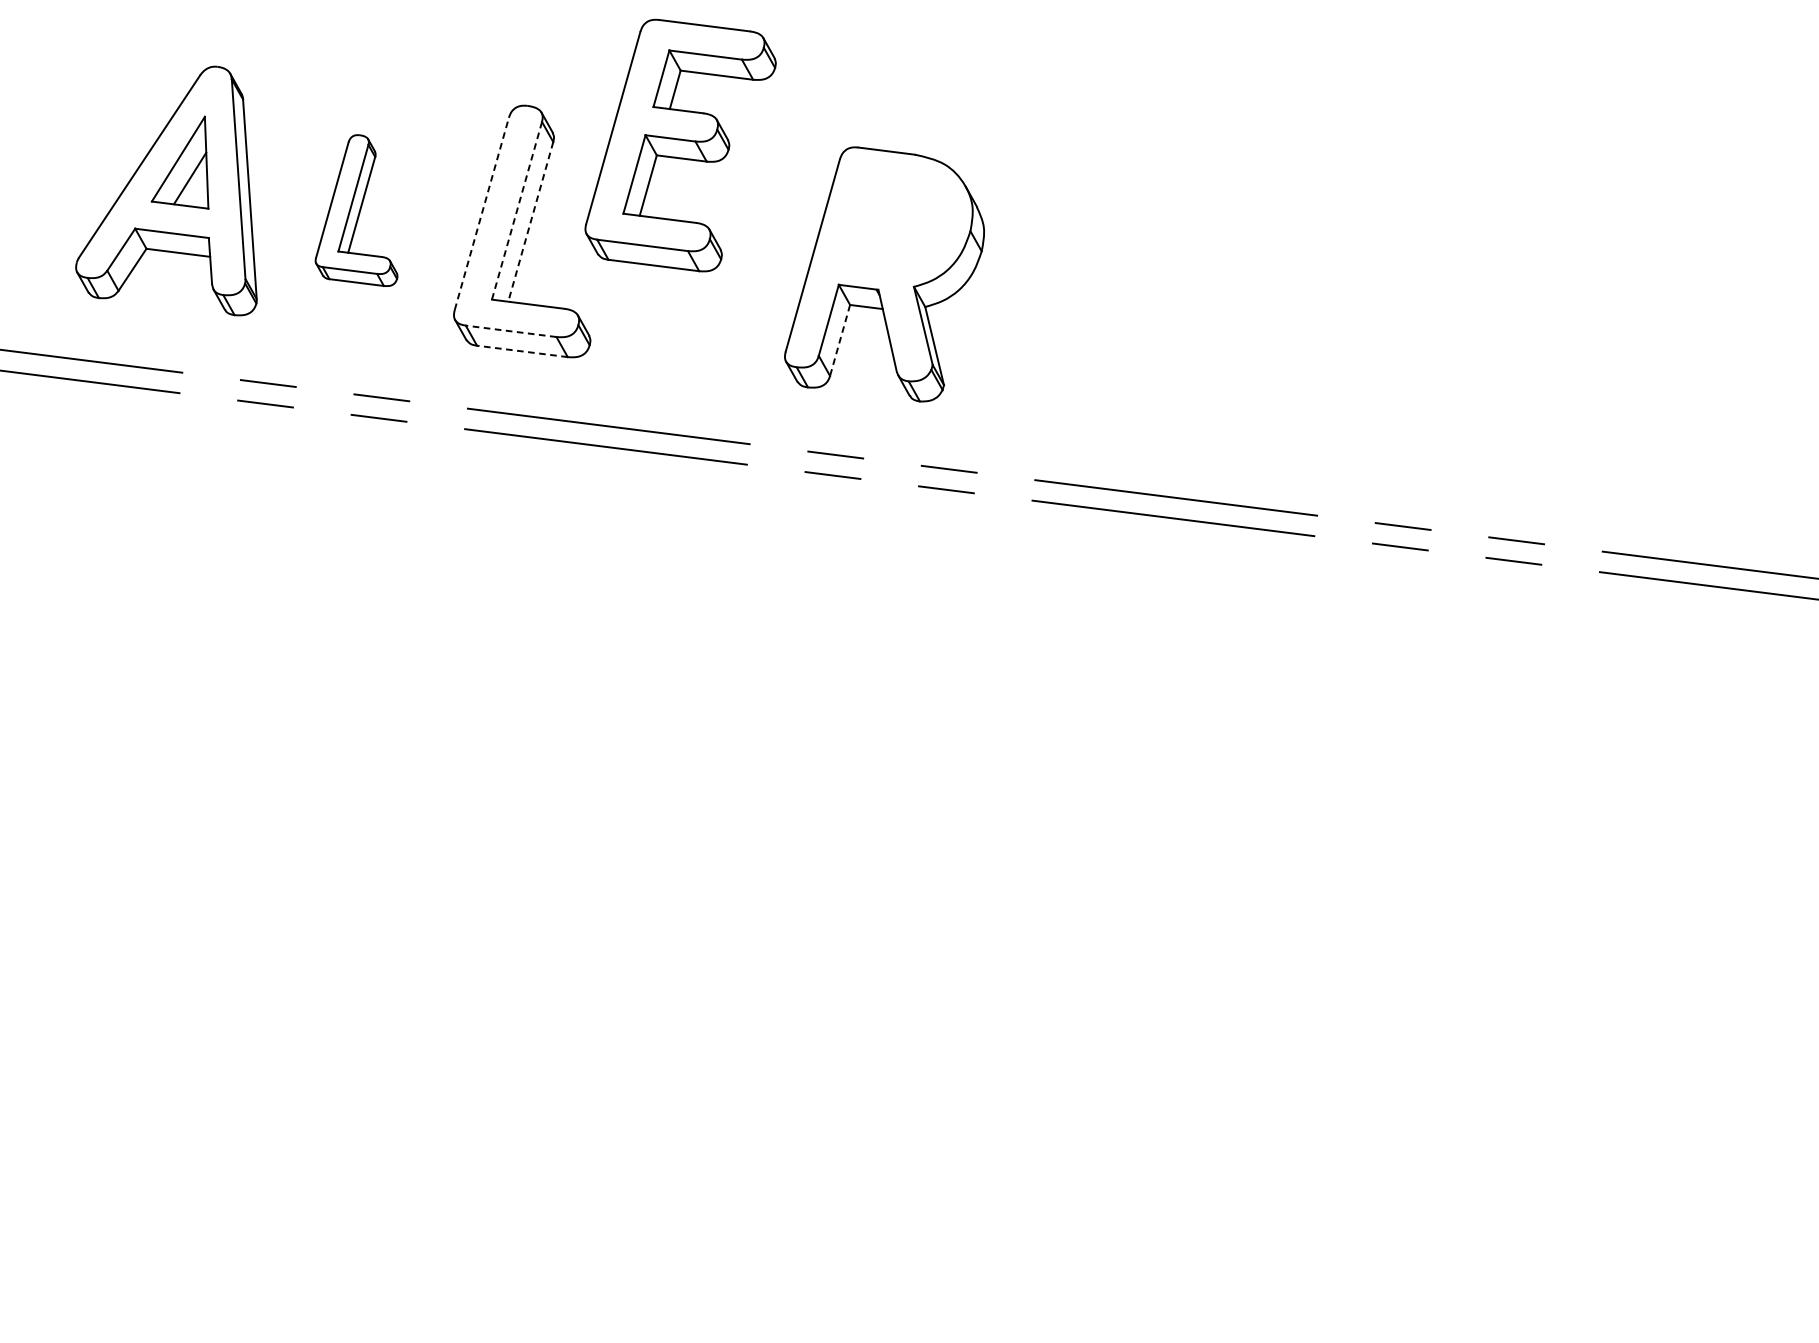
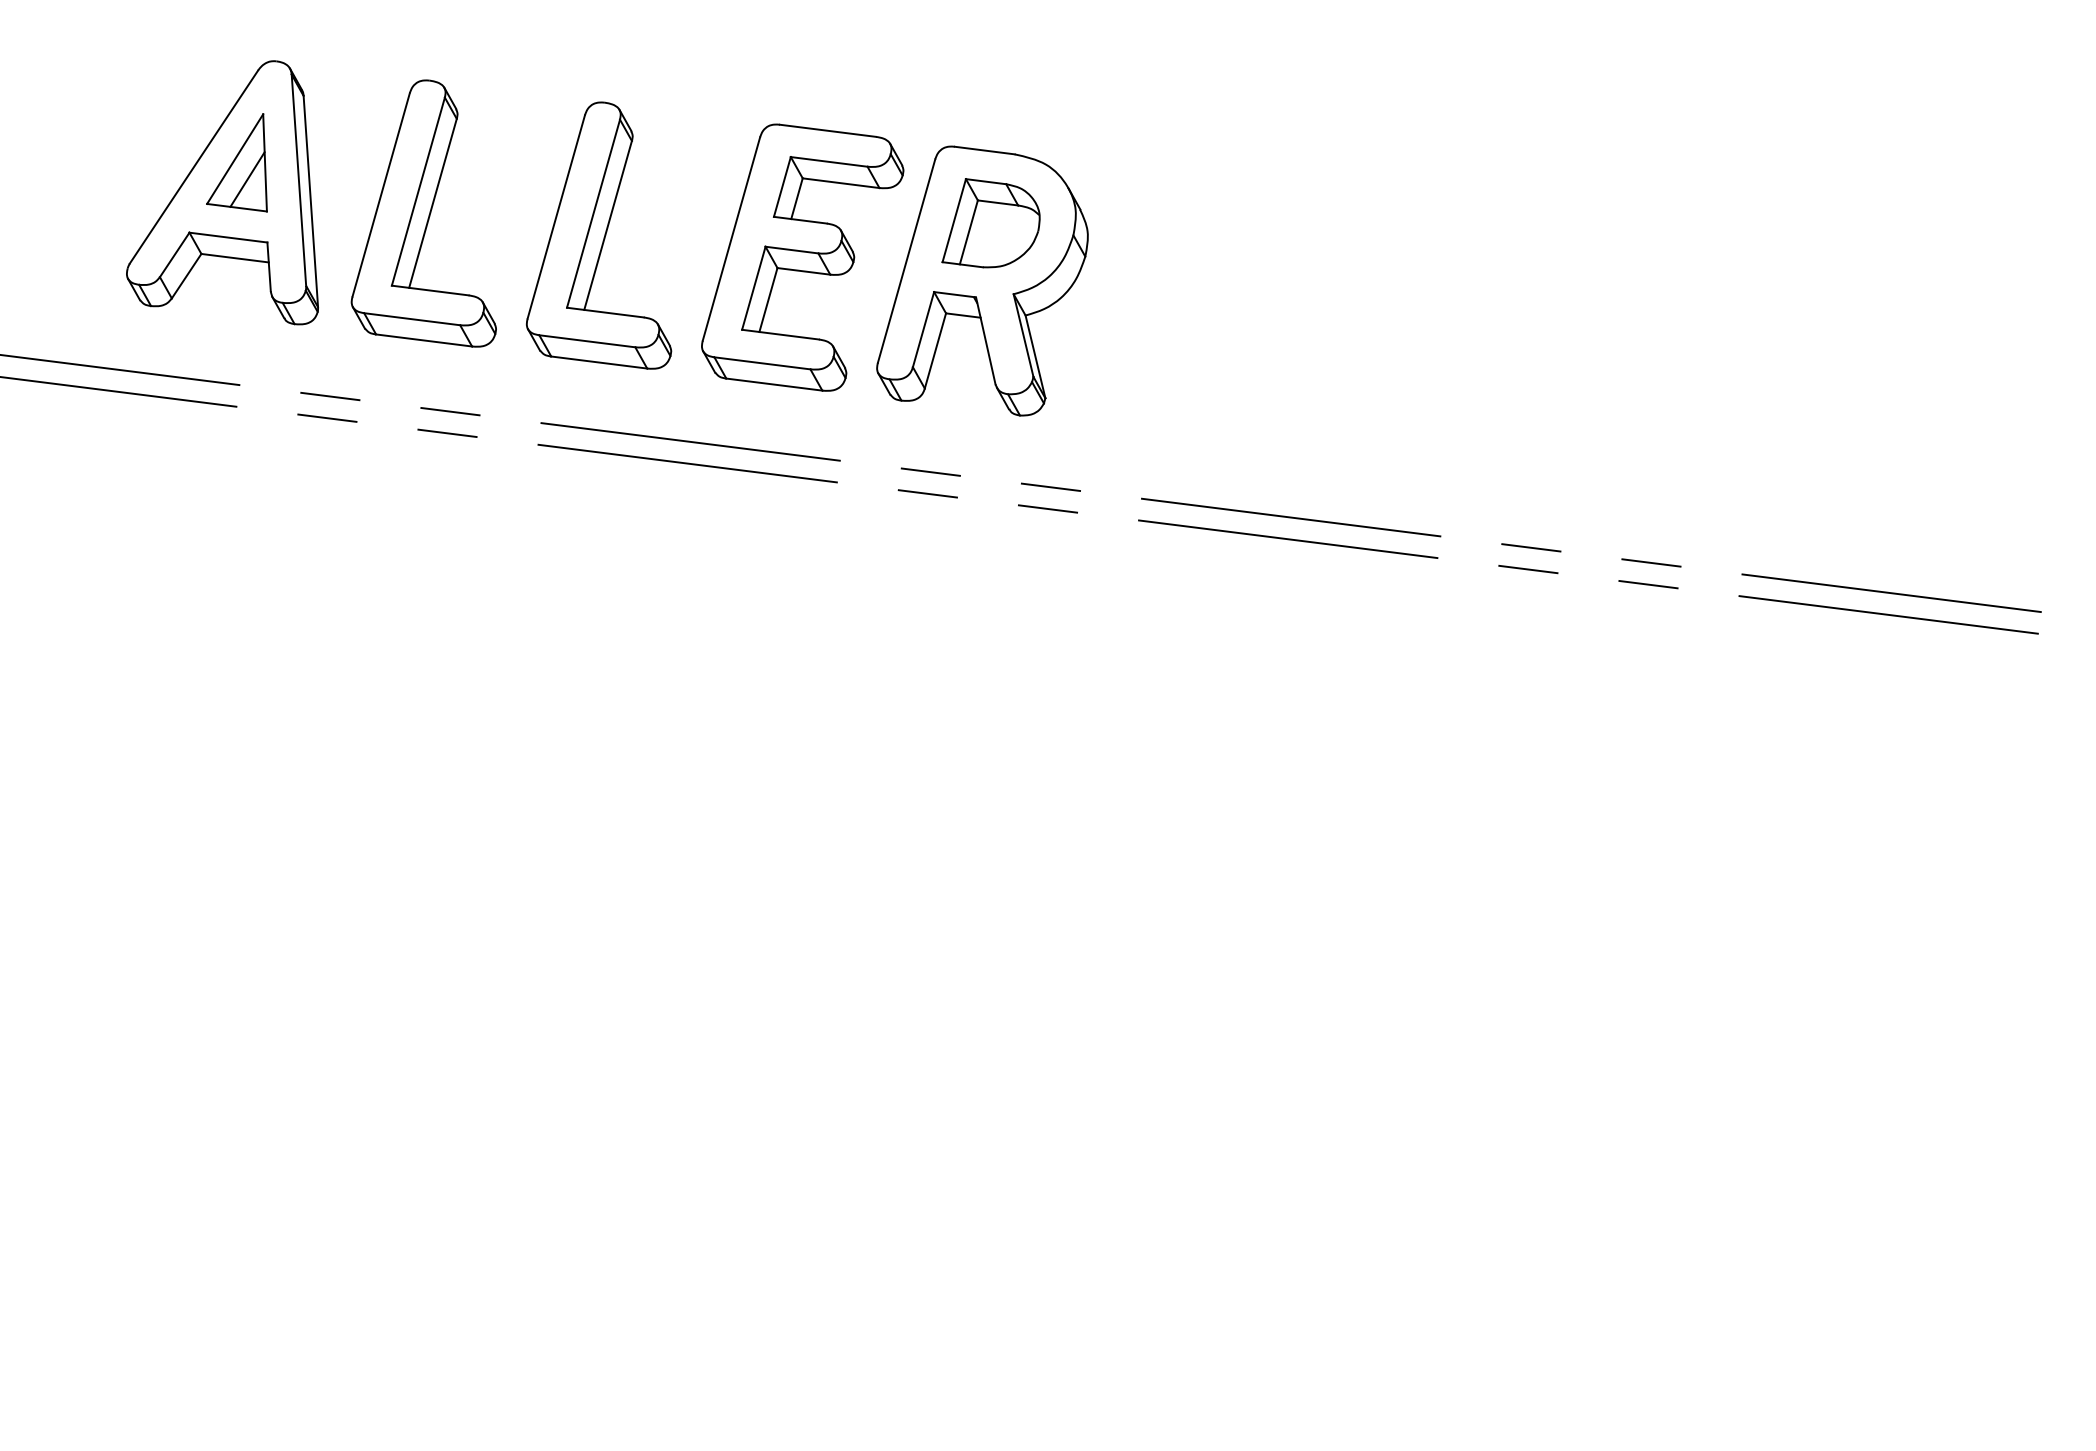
part: (680, 145) -> (802, 257), moved
part: (356, 210) -> (423, 213), size x1.67
line: (516, 210) -> (593, 213), dashed -> solid
line: (482, 214) -> (556, 217), dashed -> solid
part: (892, 220) -> (990, 223), added
line: (531, 221) -> (608, 225), dashed -> solid
line: (510, 331) -> (586, 341), dashed -> solid
line: (840, 340) -> (935, 351), dashed -> solid
line: (521, 351) -> (598, 362), dashed -> solid

